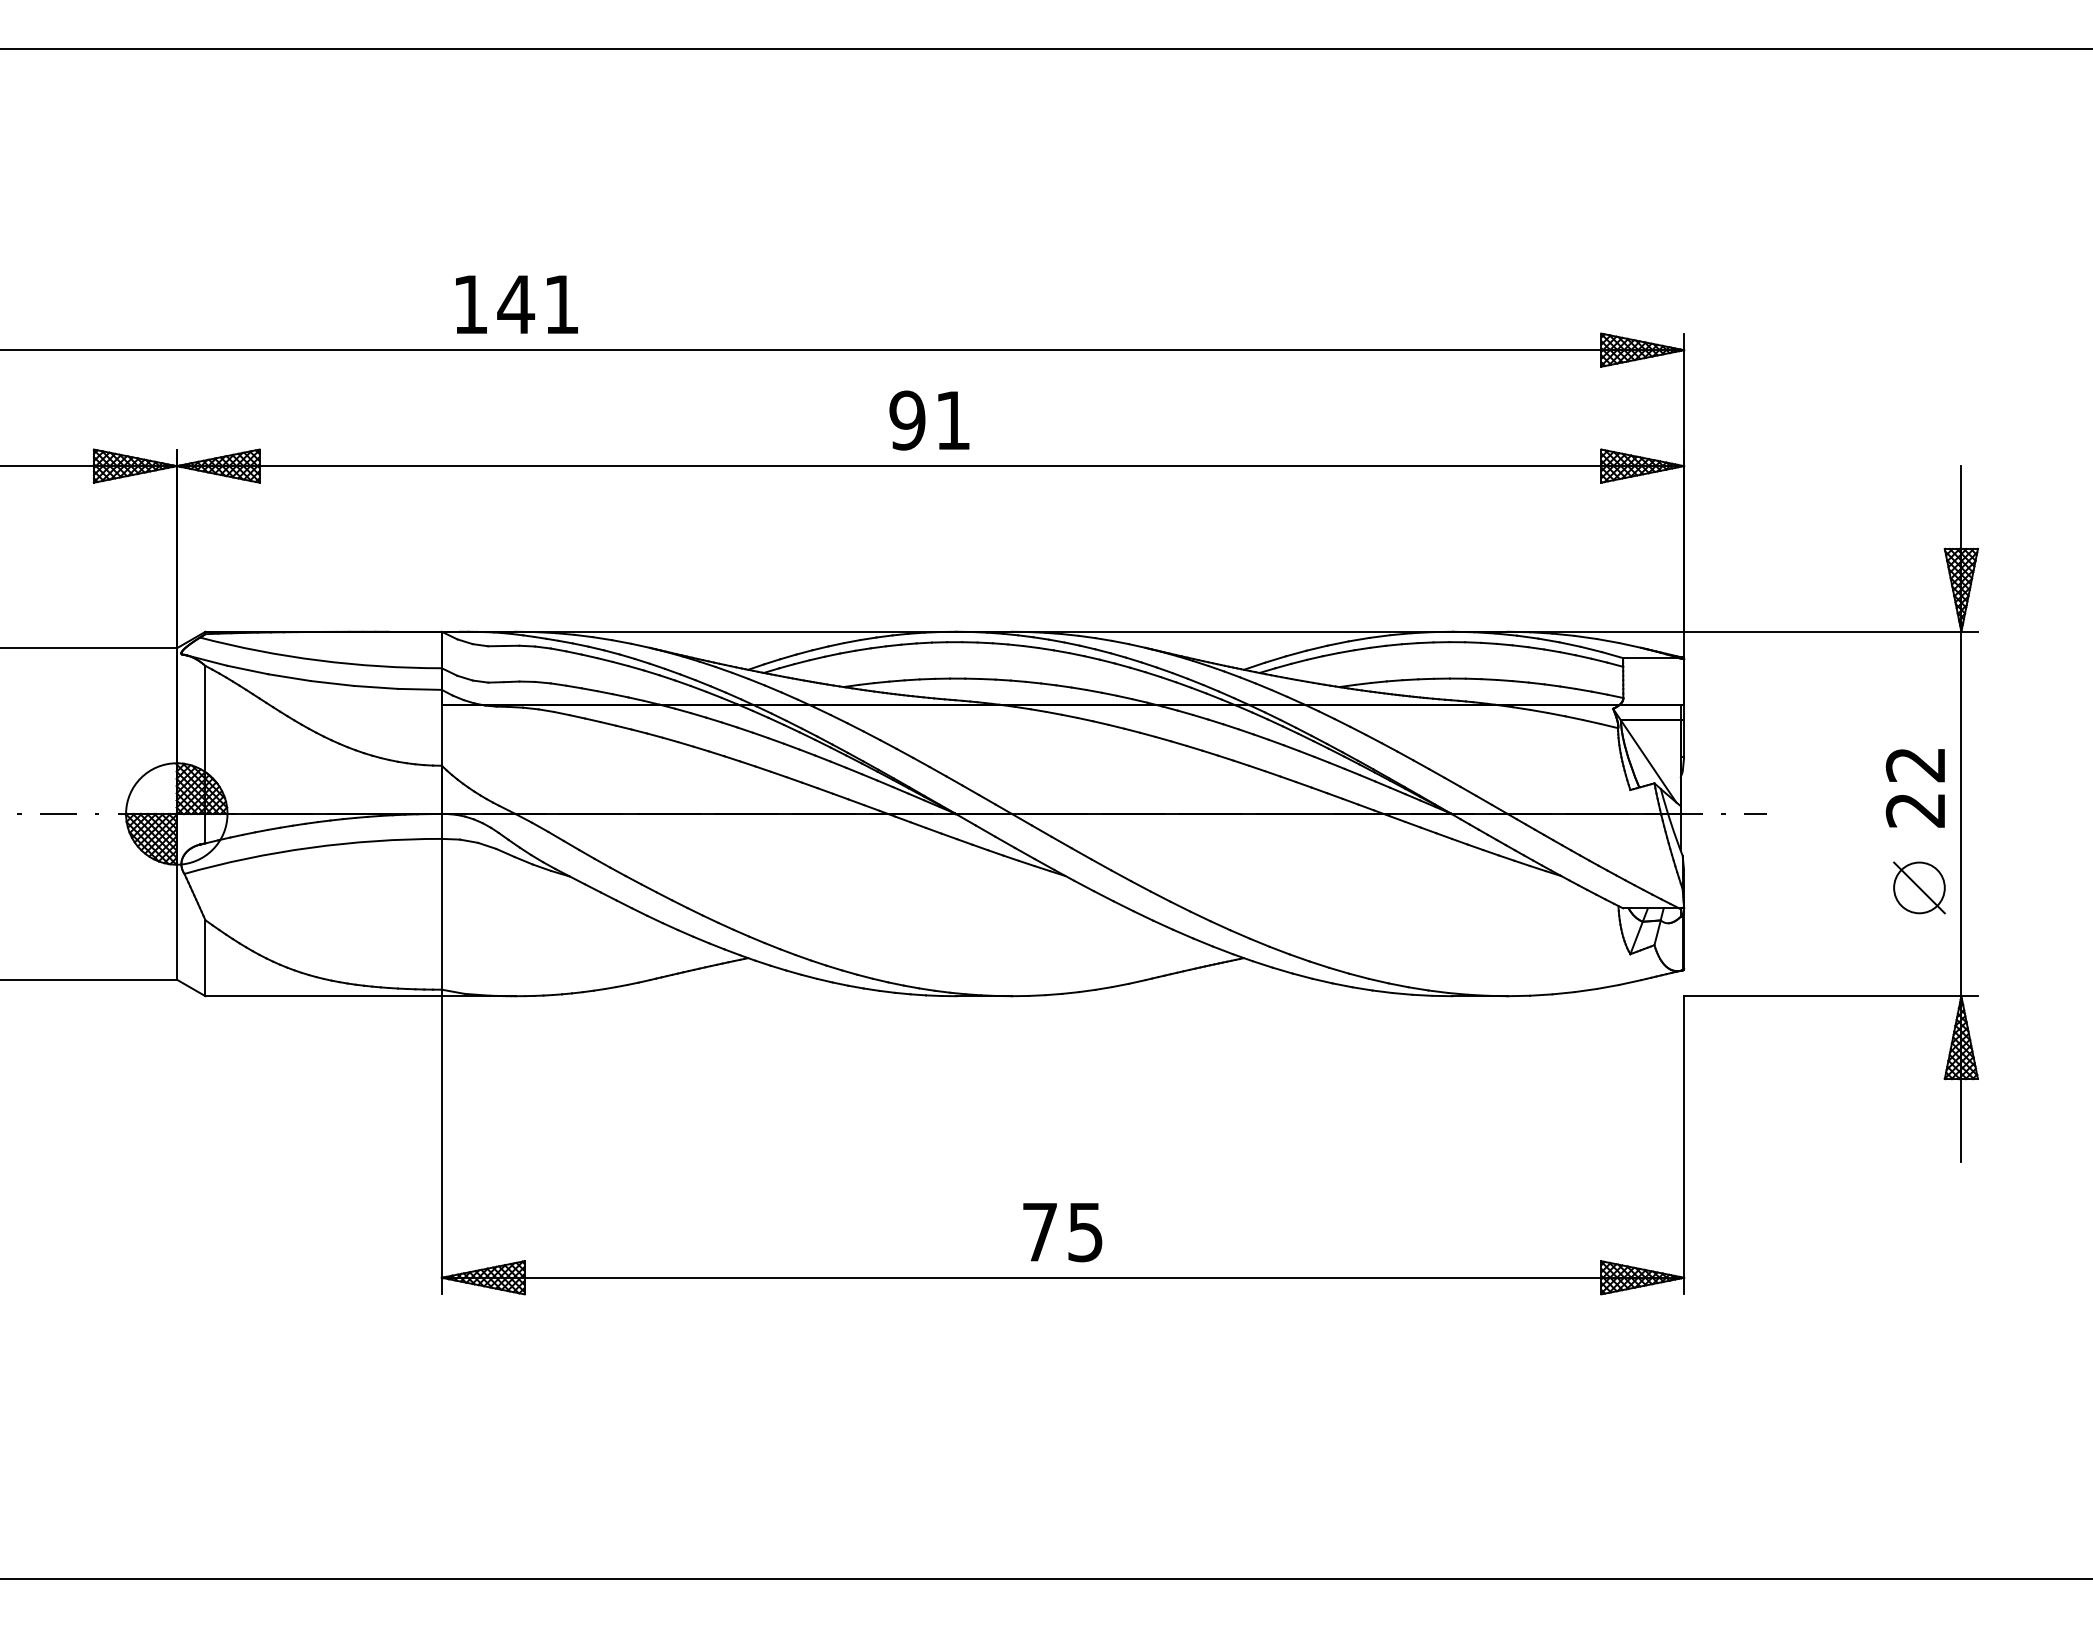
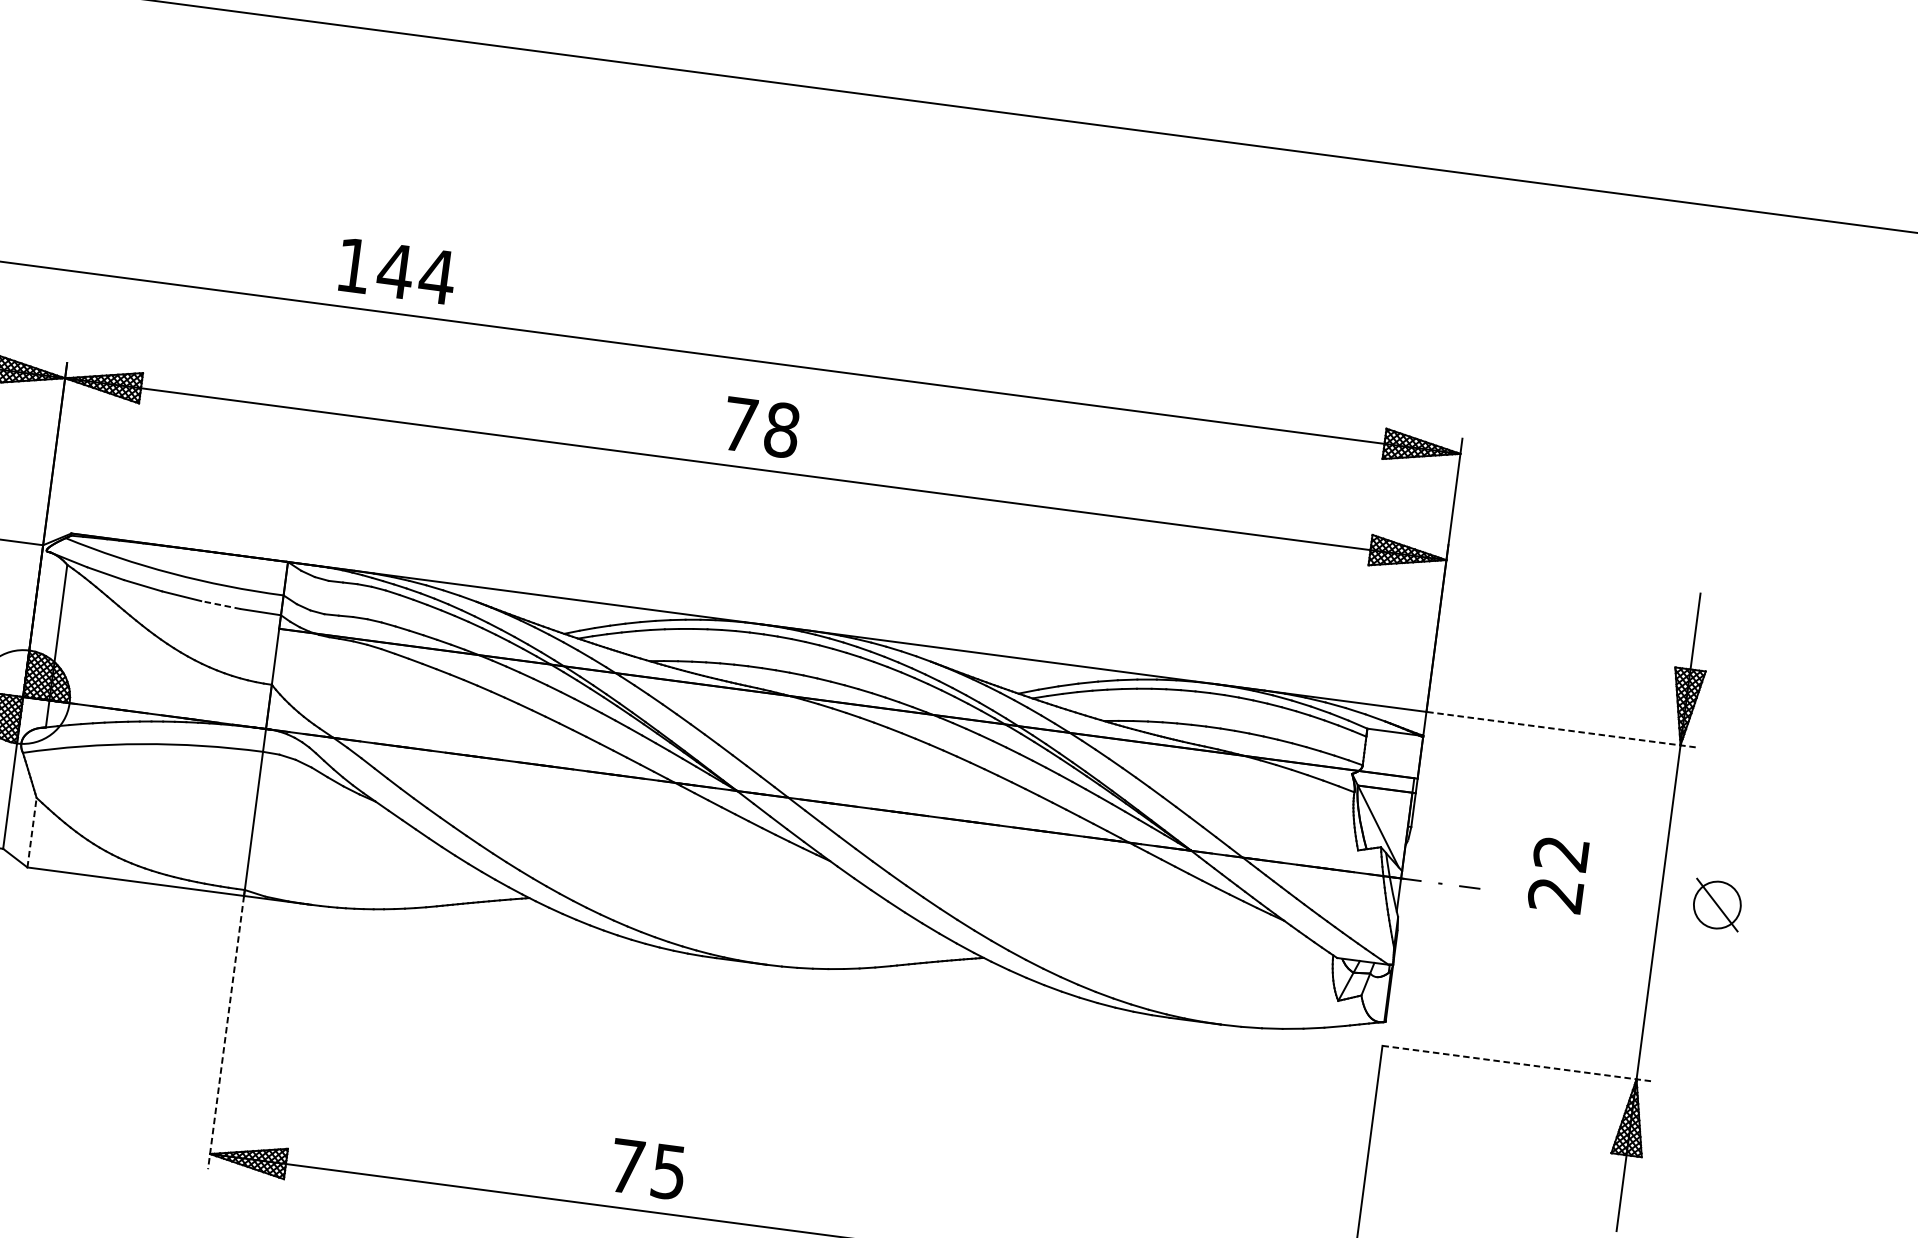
text: (561, 304) -> (437, 276), 141 -> 144
text: (930, 420) -> (761, 427), 91 -> 78
line: (1831, 631) -> (1561, 729), solid -> dashed
line: (376, 687) -> (221, 605), solid -> dashed
text: (1914, 788) -> (1557, 875), moved
part: (1919, 887) -> (1717, 904), moved
line: (205, 958) -> (32, 832), solid -> dashed
line: (1831, 996) -> (1517, 1063), solid -> dashed
line: (441, 1145) -> (225, 1032), solid -> dashed
text: (1062, 1232) -> (647, 1169), moved

